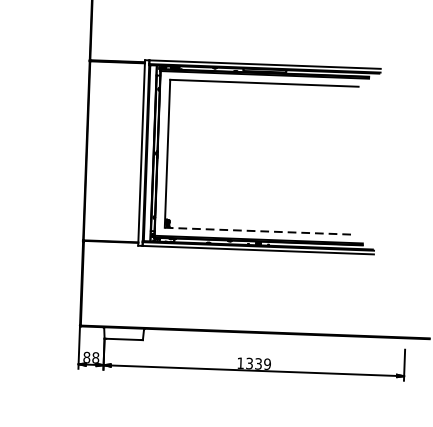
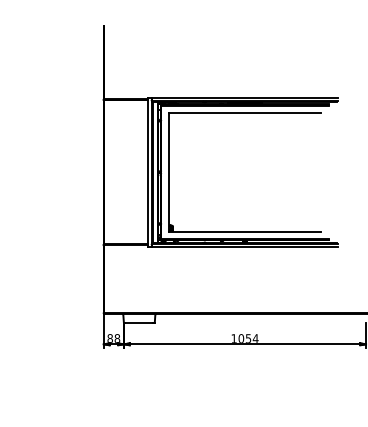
line: (258, 230) -> (244, 231), dashed -> solid
text: (258, 363) -> (248, 338), 1339 -> 1054

